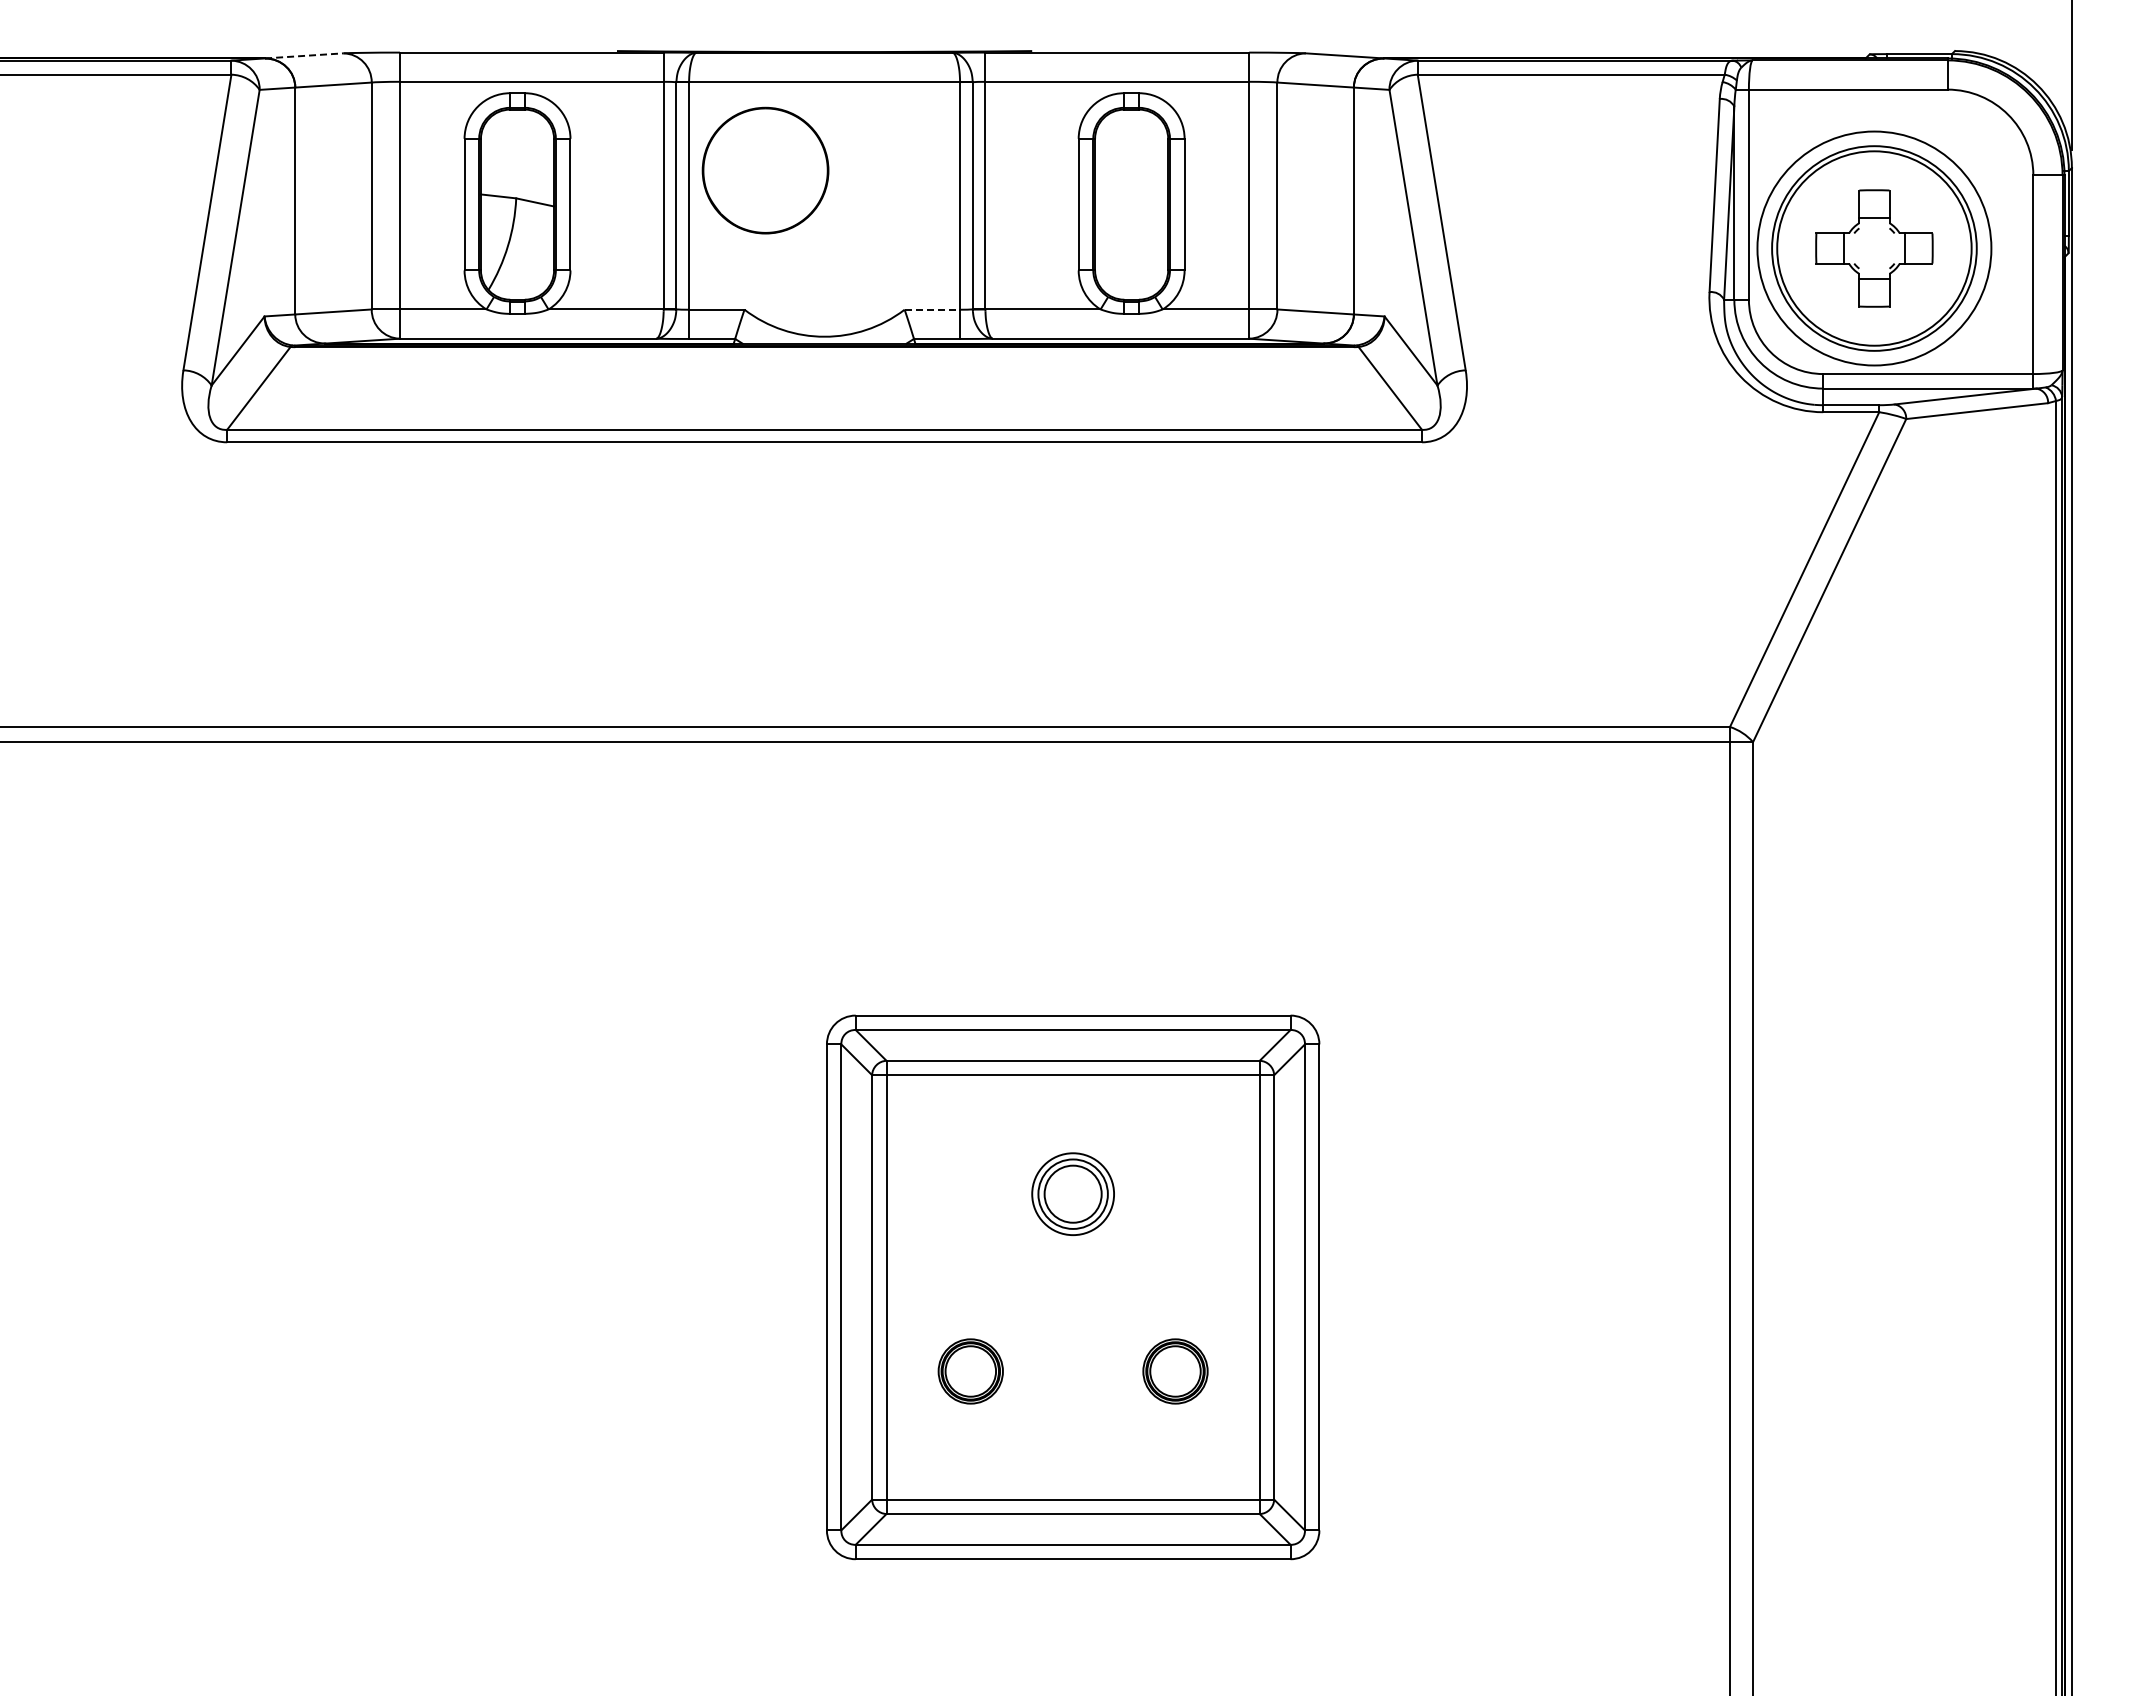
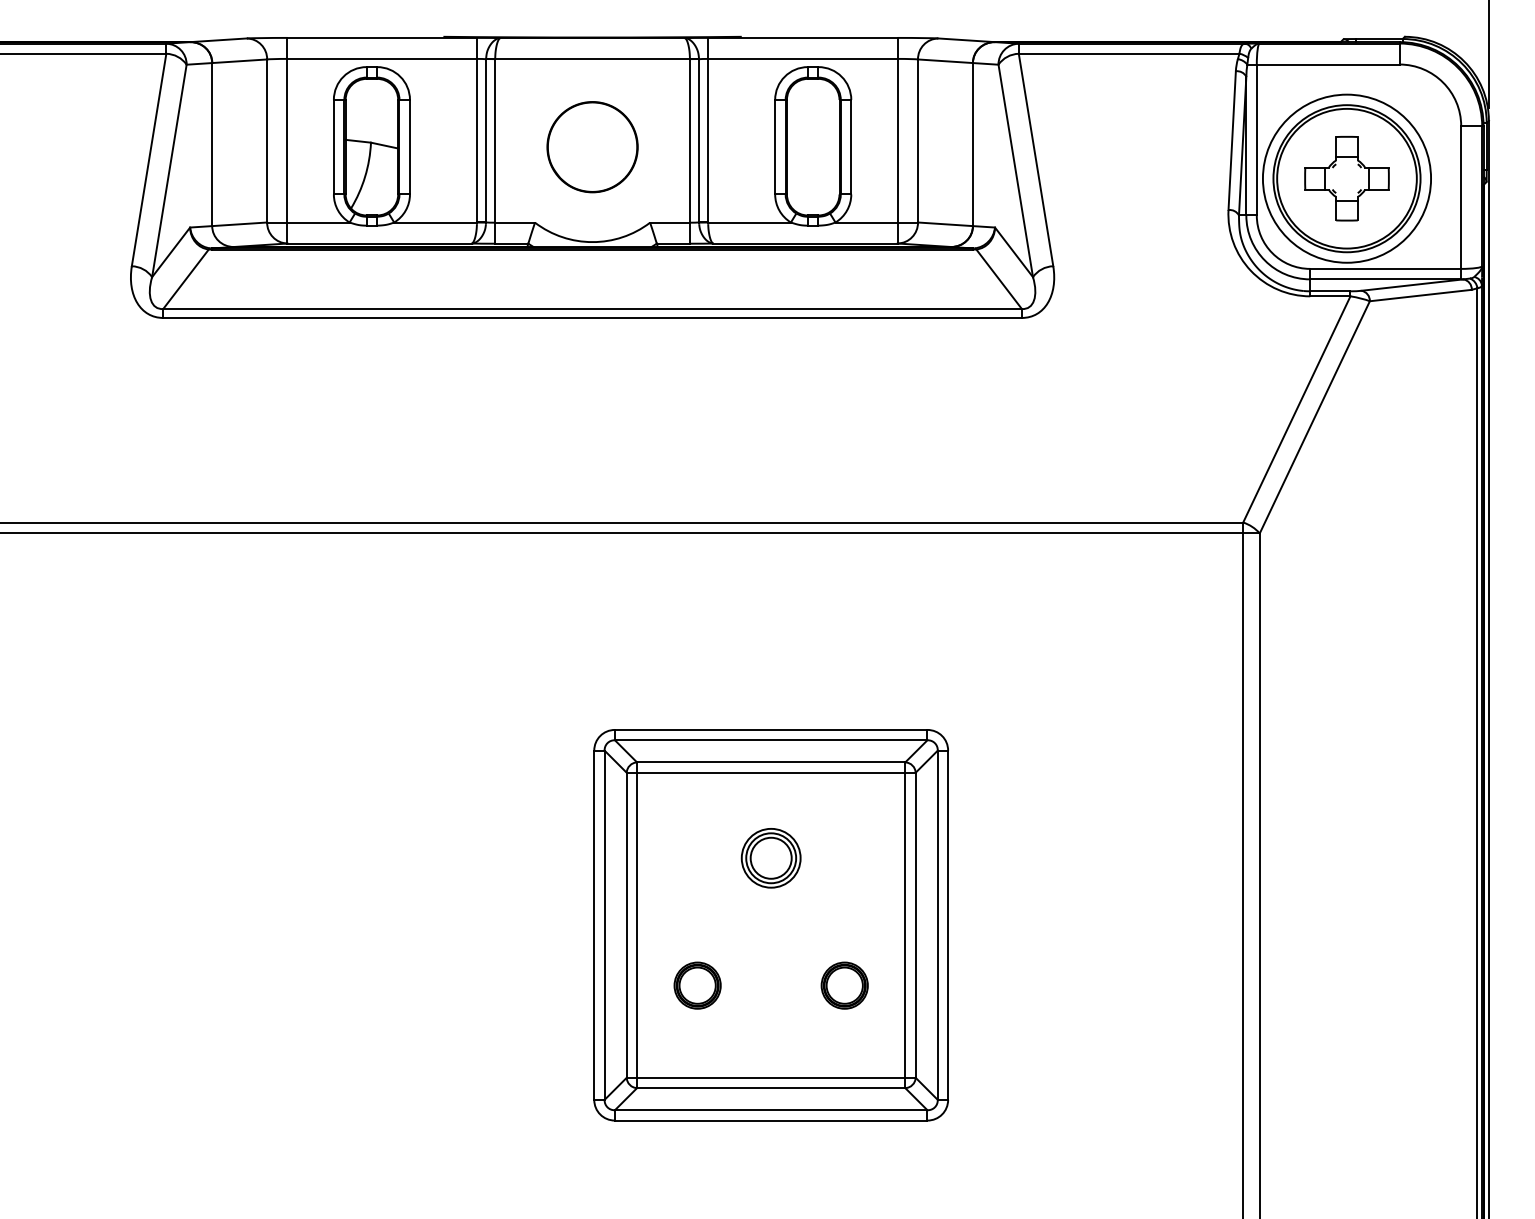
line: (304, 55) -> (218, 40), dashed -> solid
part: (765, 170) -> (592, 147), moved
line: (932, 309) -> (670, 222), dashed -> solid

